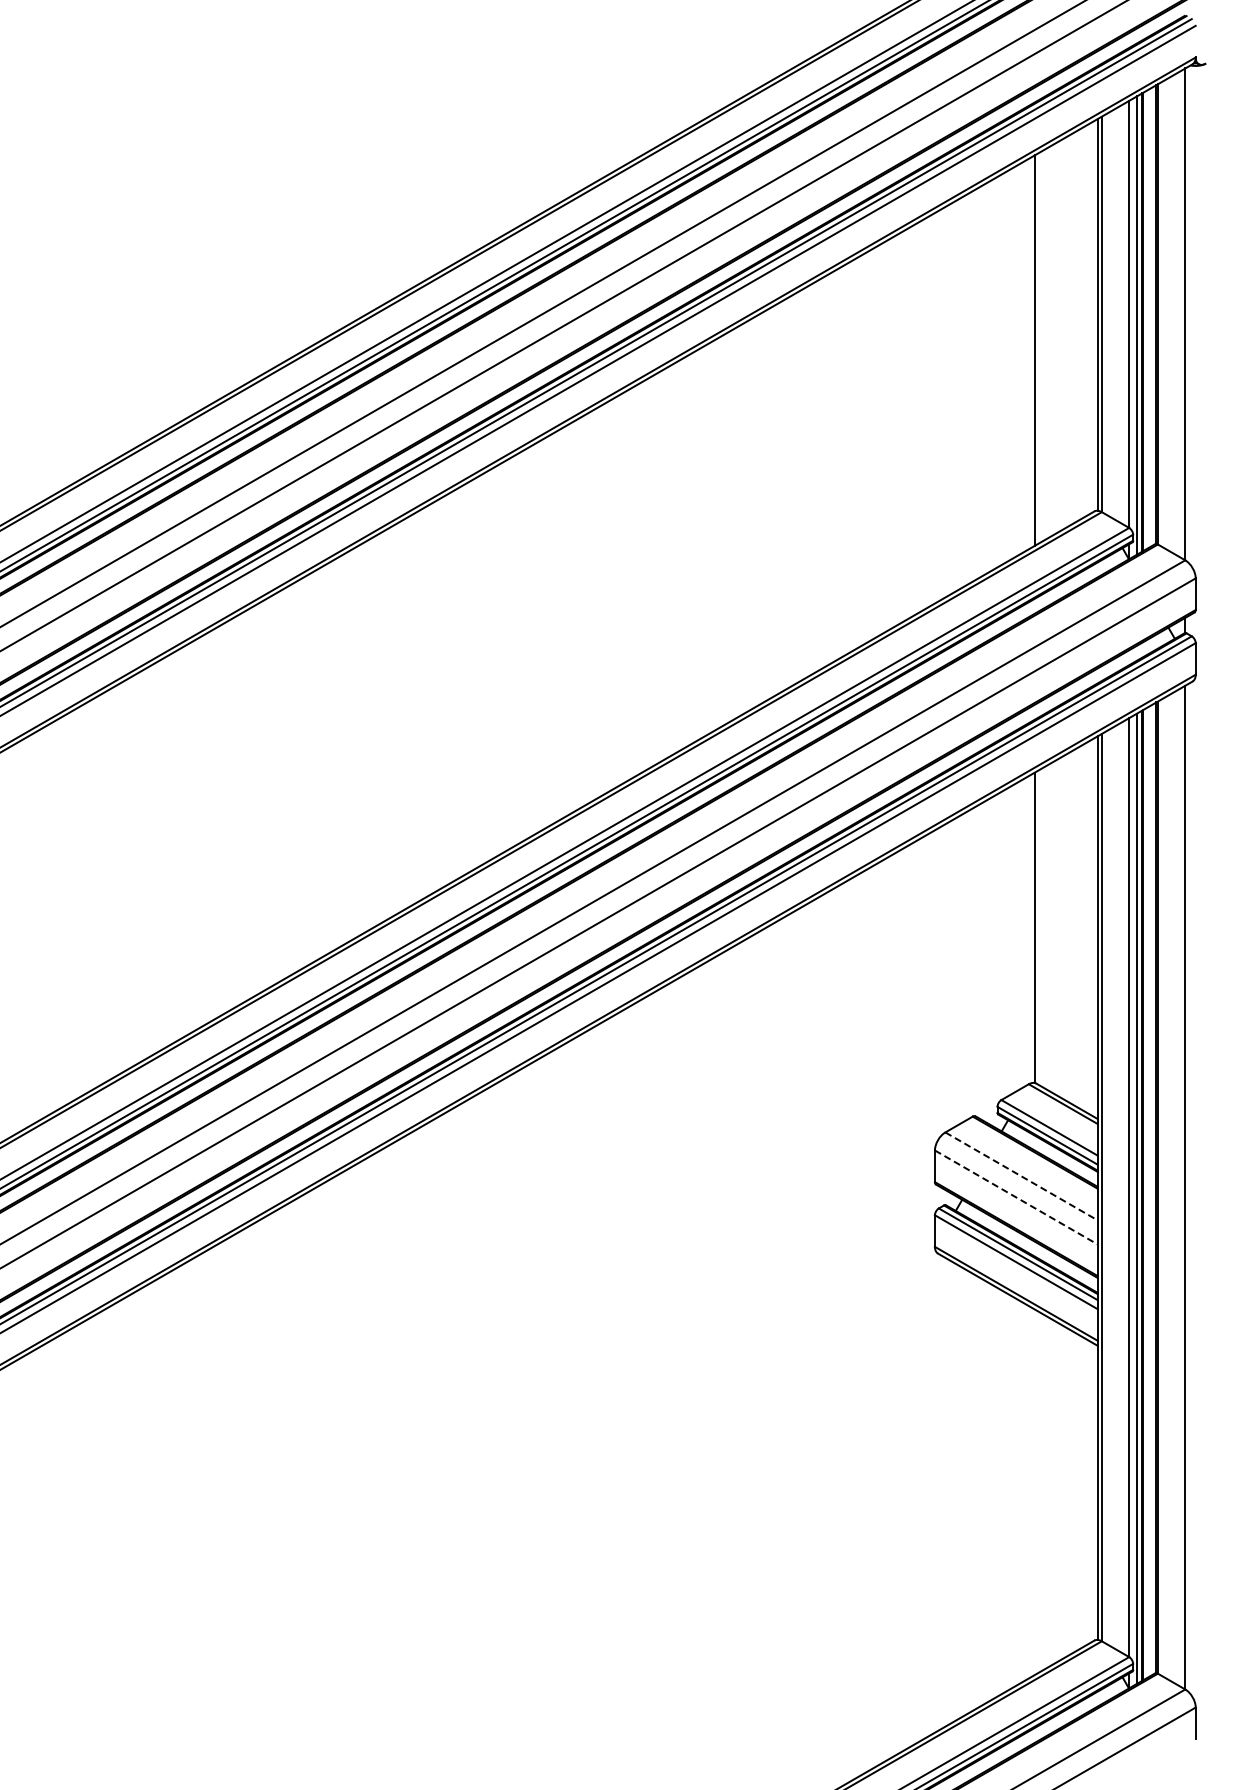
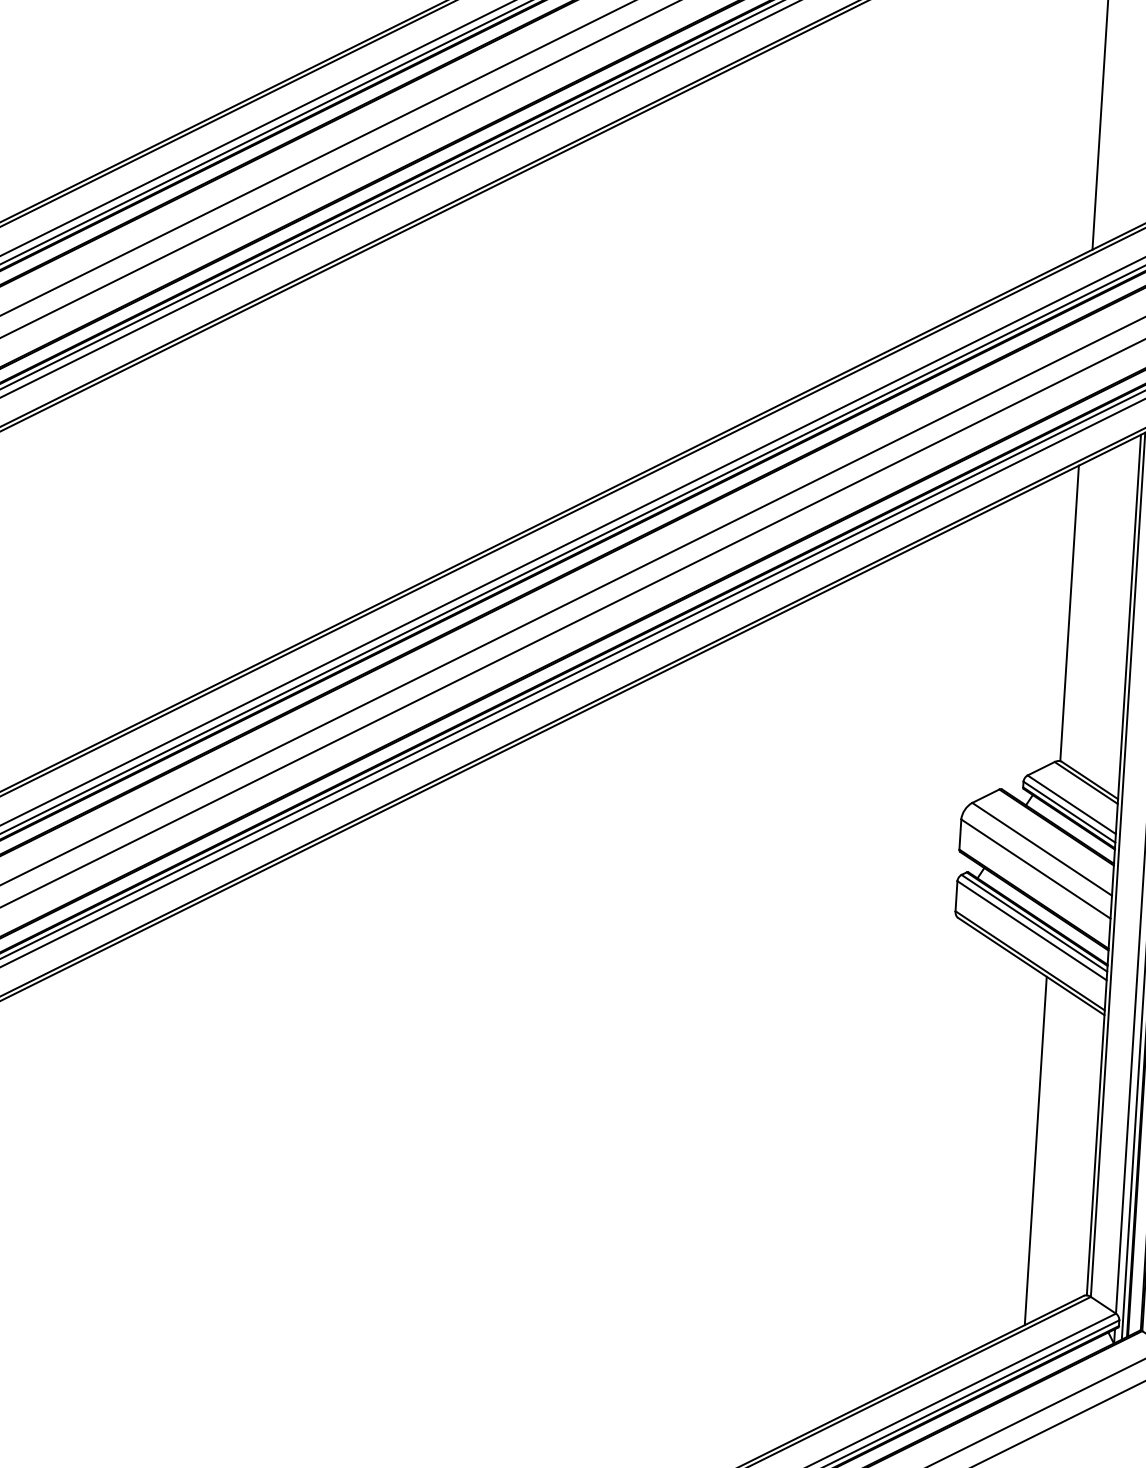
line: (1021, 1176) -> (1042, 849), dashed -> solid
line: (1016, 1197) -> (1036, 869), dashed -> solid
line: (1034, 1492) -> (1035, 1151), added

